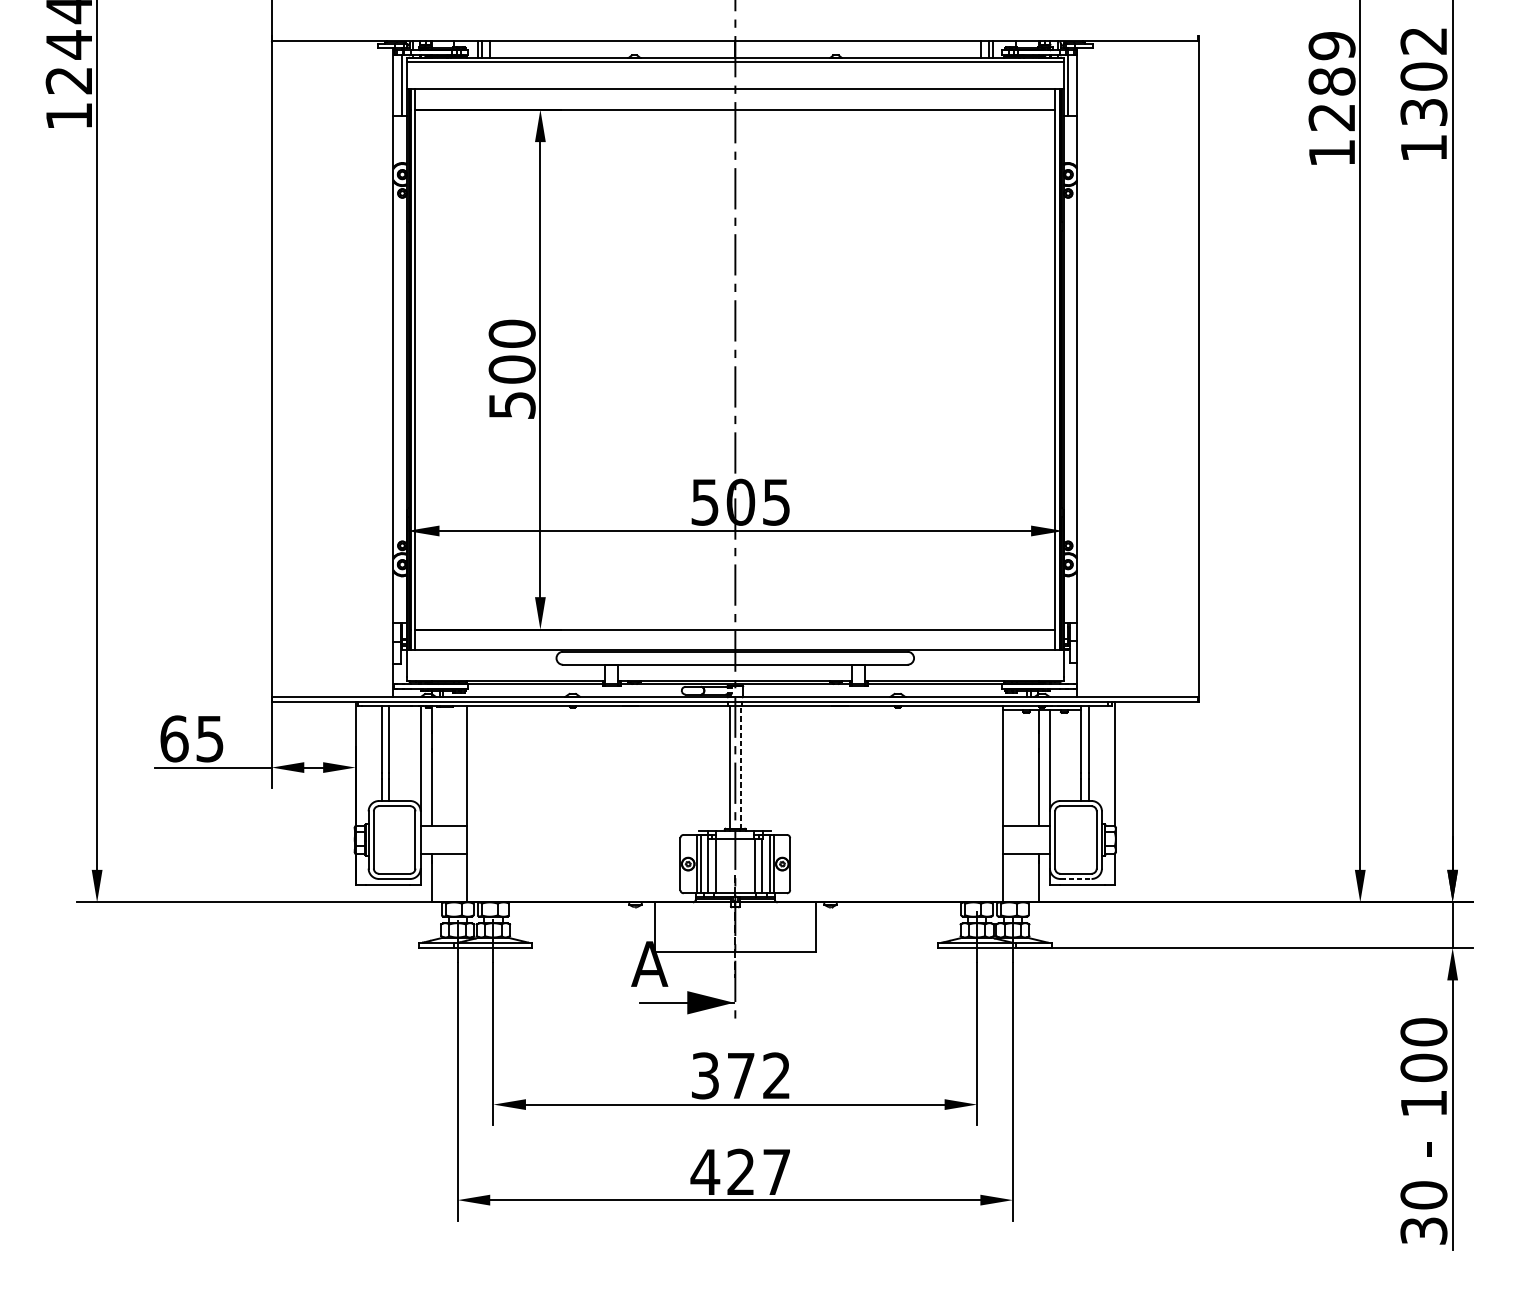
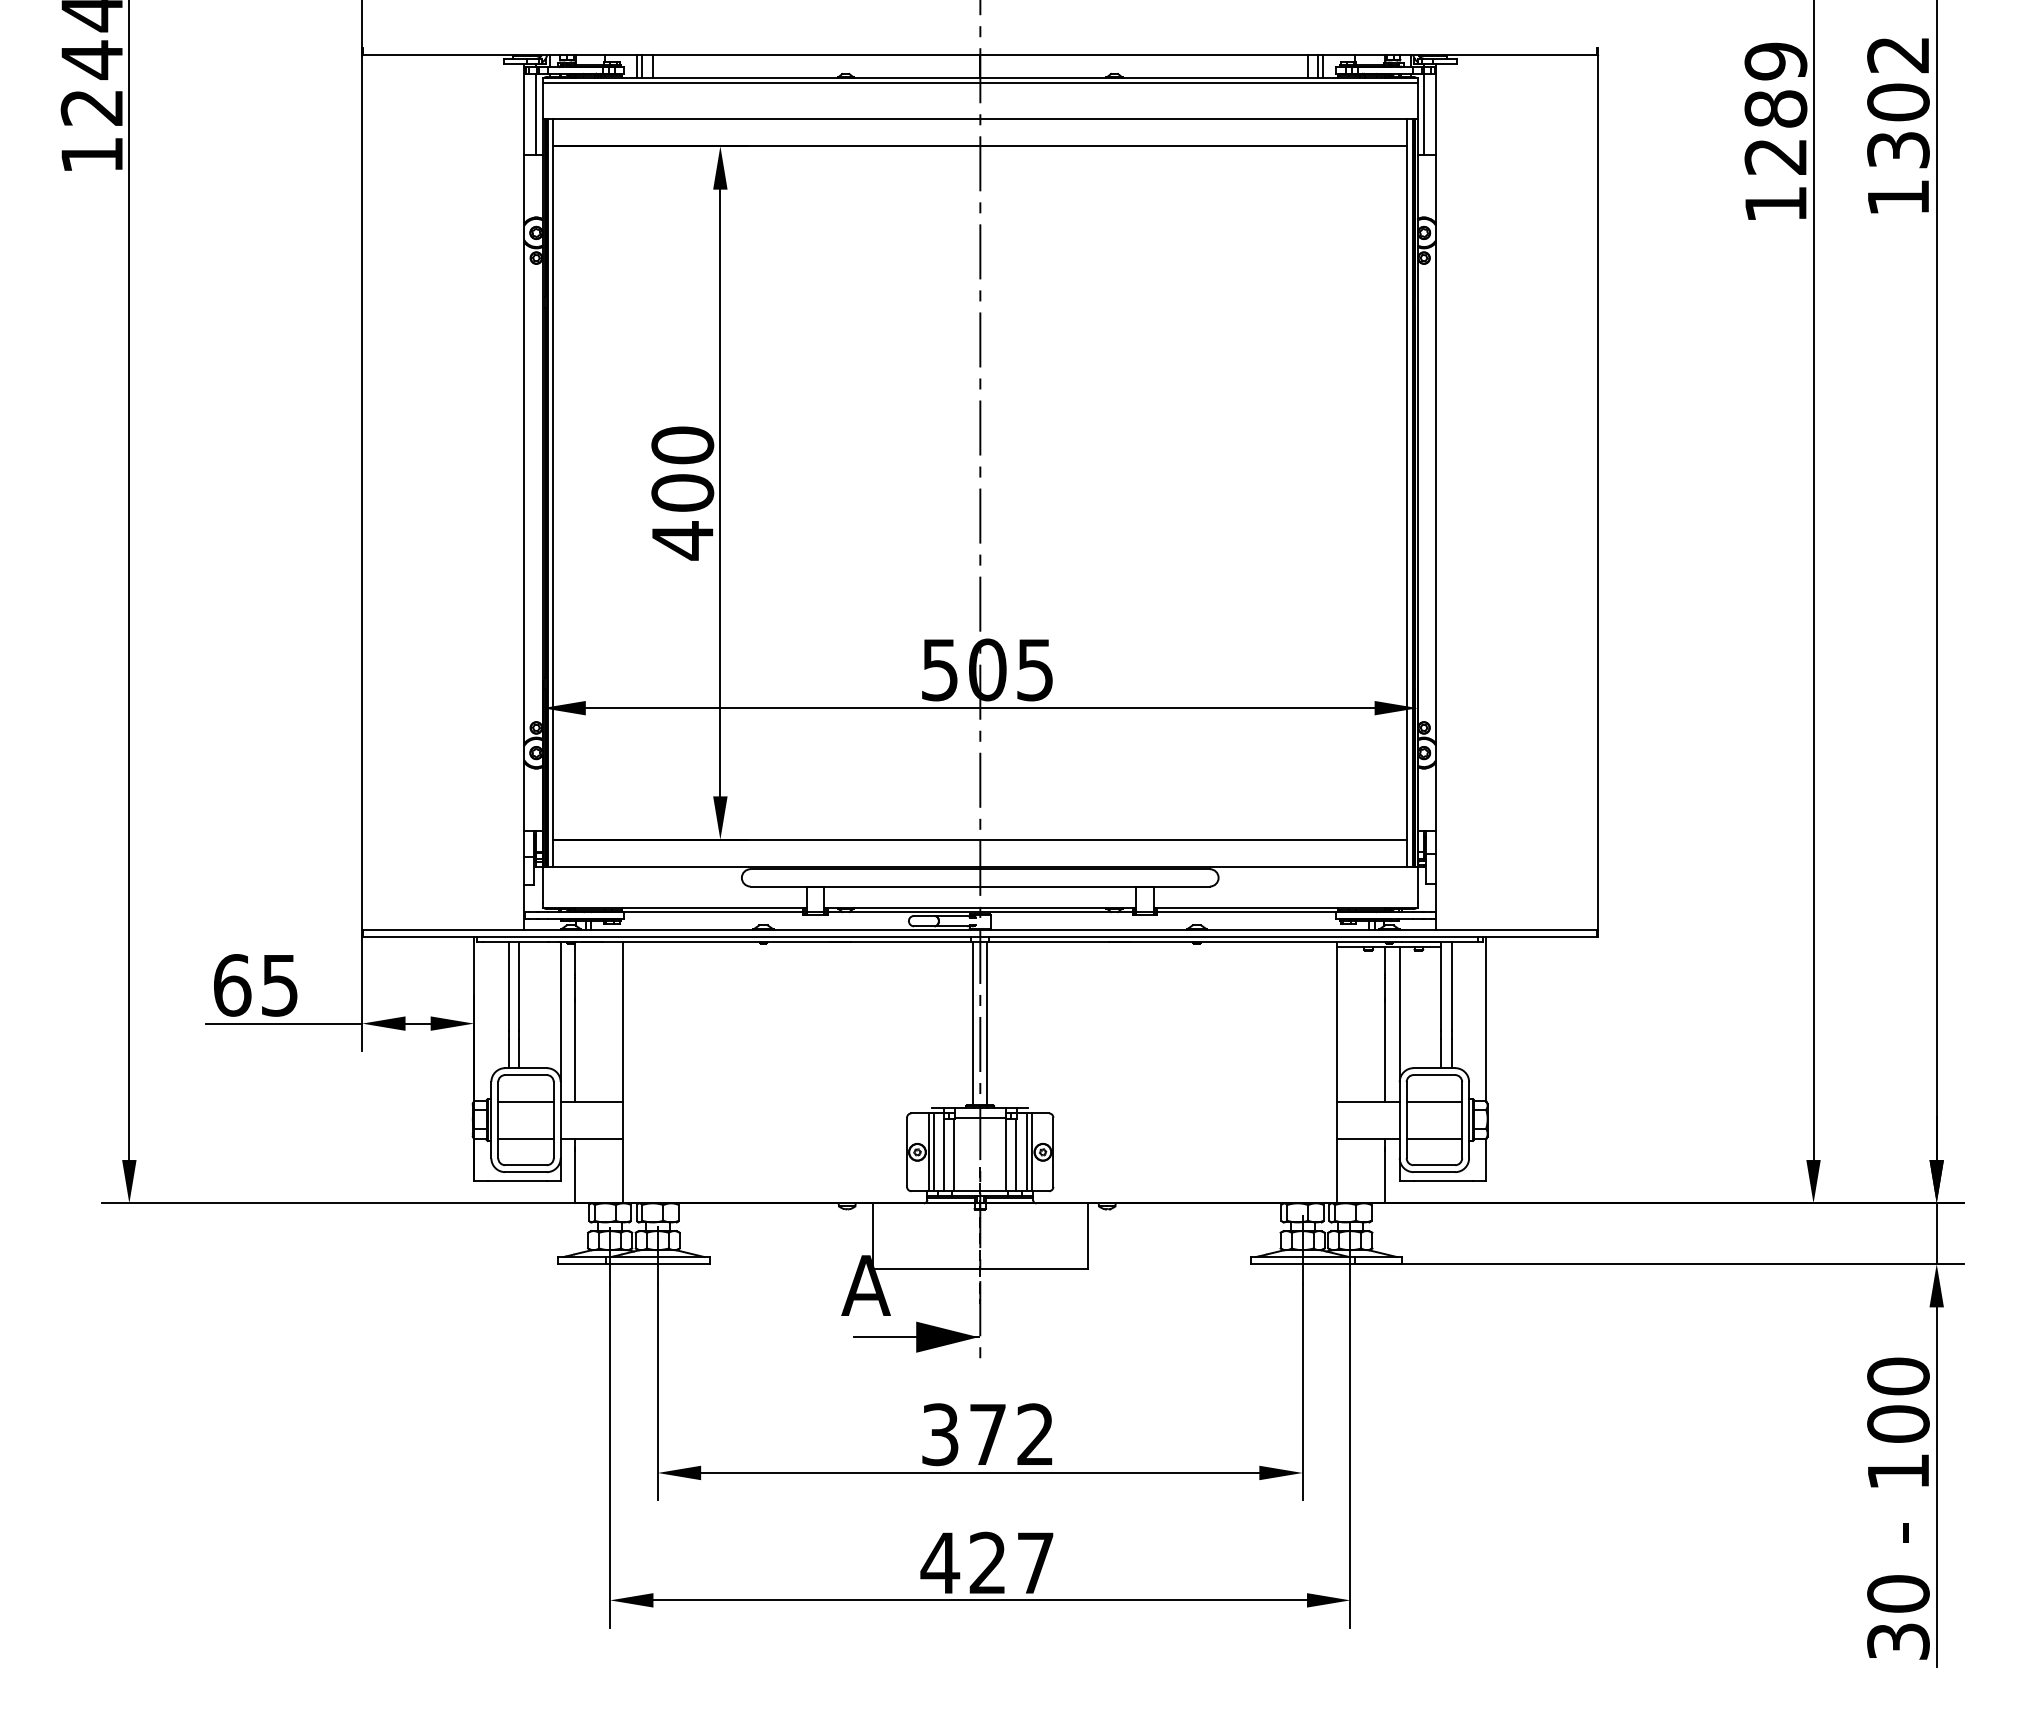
text: (512, 405) -> (683, 540), 500 -> 400
line: (740, 767) -> (987, 1023), dashed -> solid
line: (394, 826) -> (525, 1101), added
line: (1076, 826) -> (1434, 1101), added
line: (394, 853) -> (525, 1138), added
line: (1076, 853) -> (1434, 1138), added
line: (1076, 879) -> (1434, 1172), dashed -> solid

